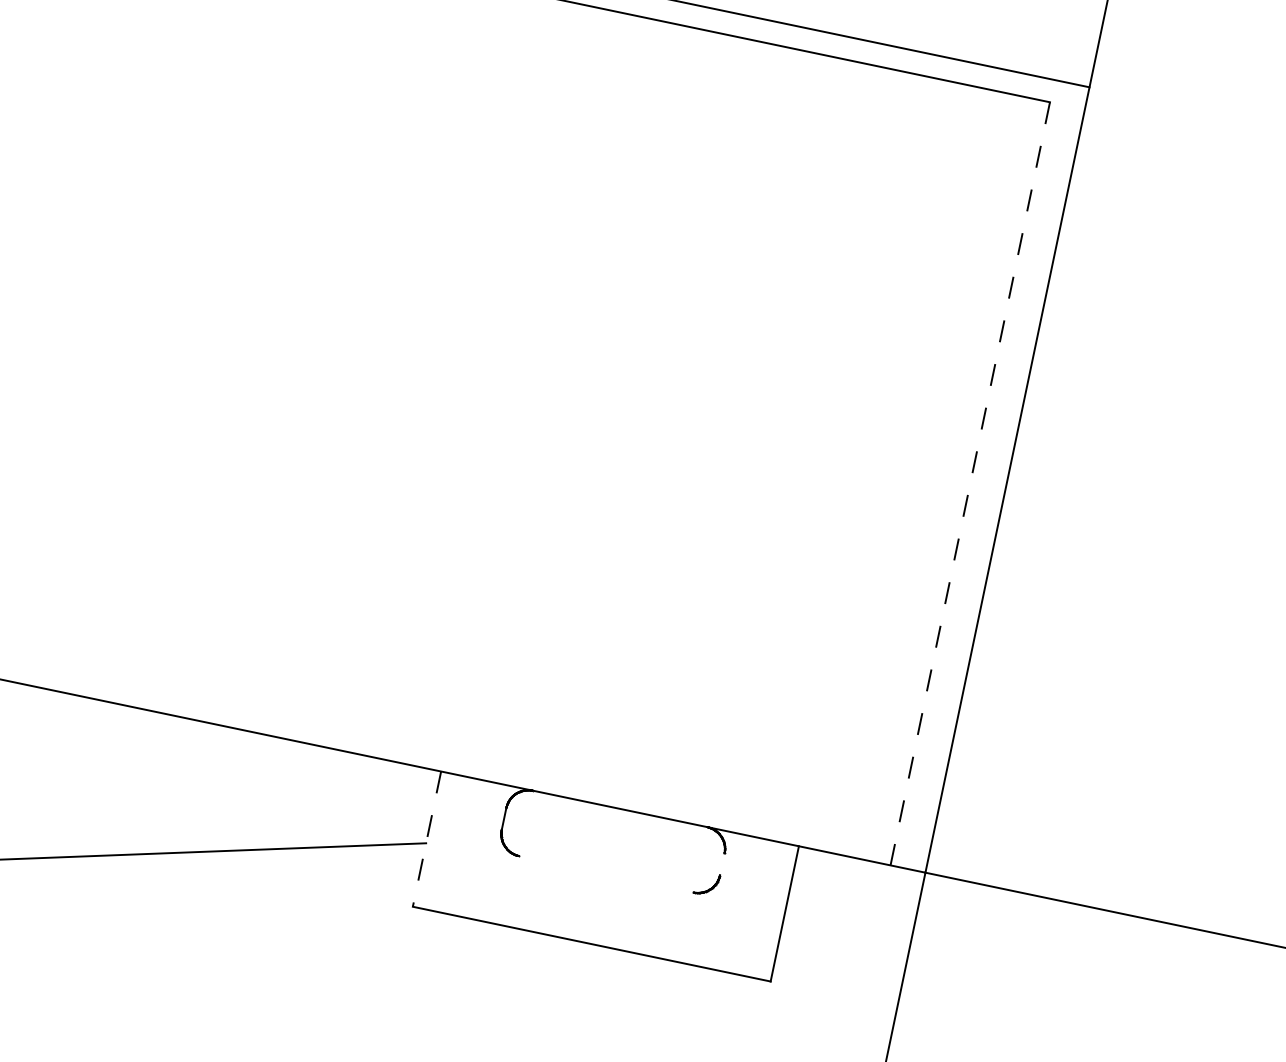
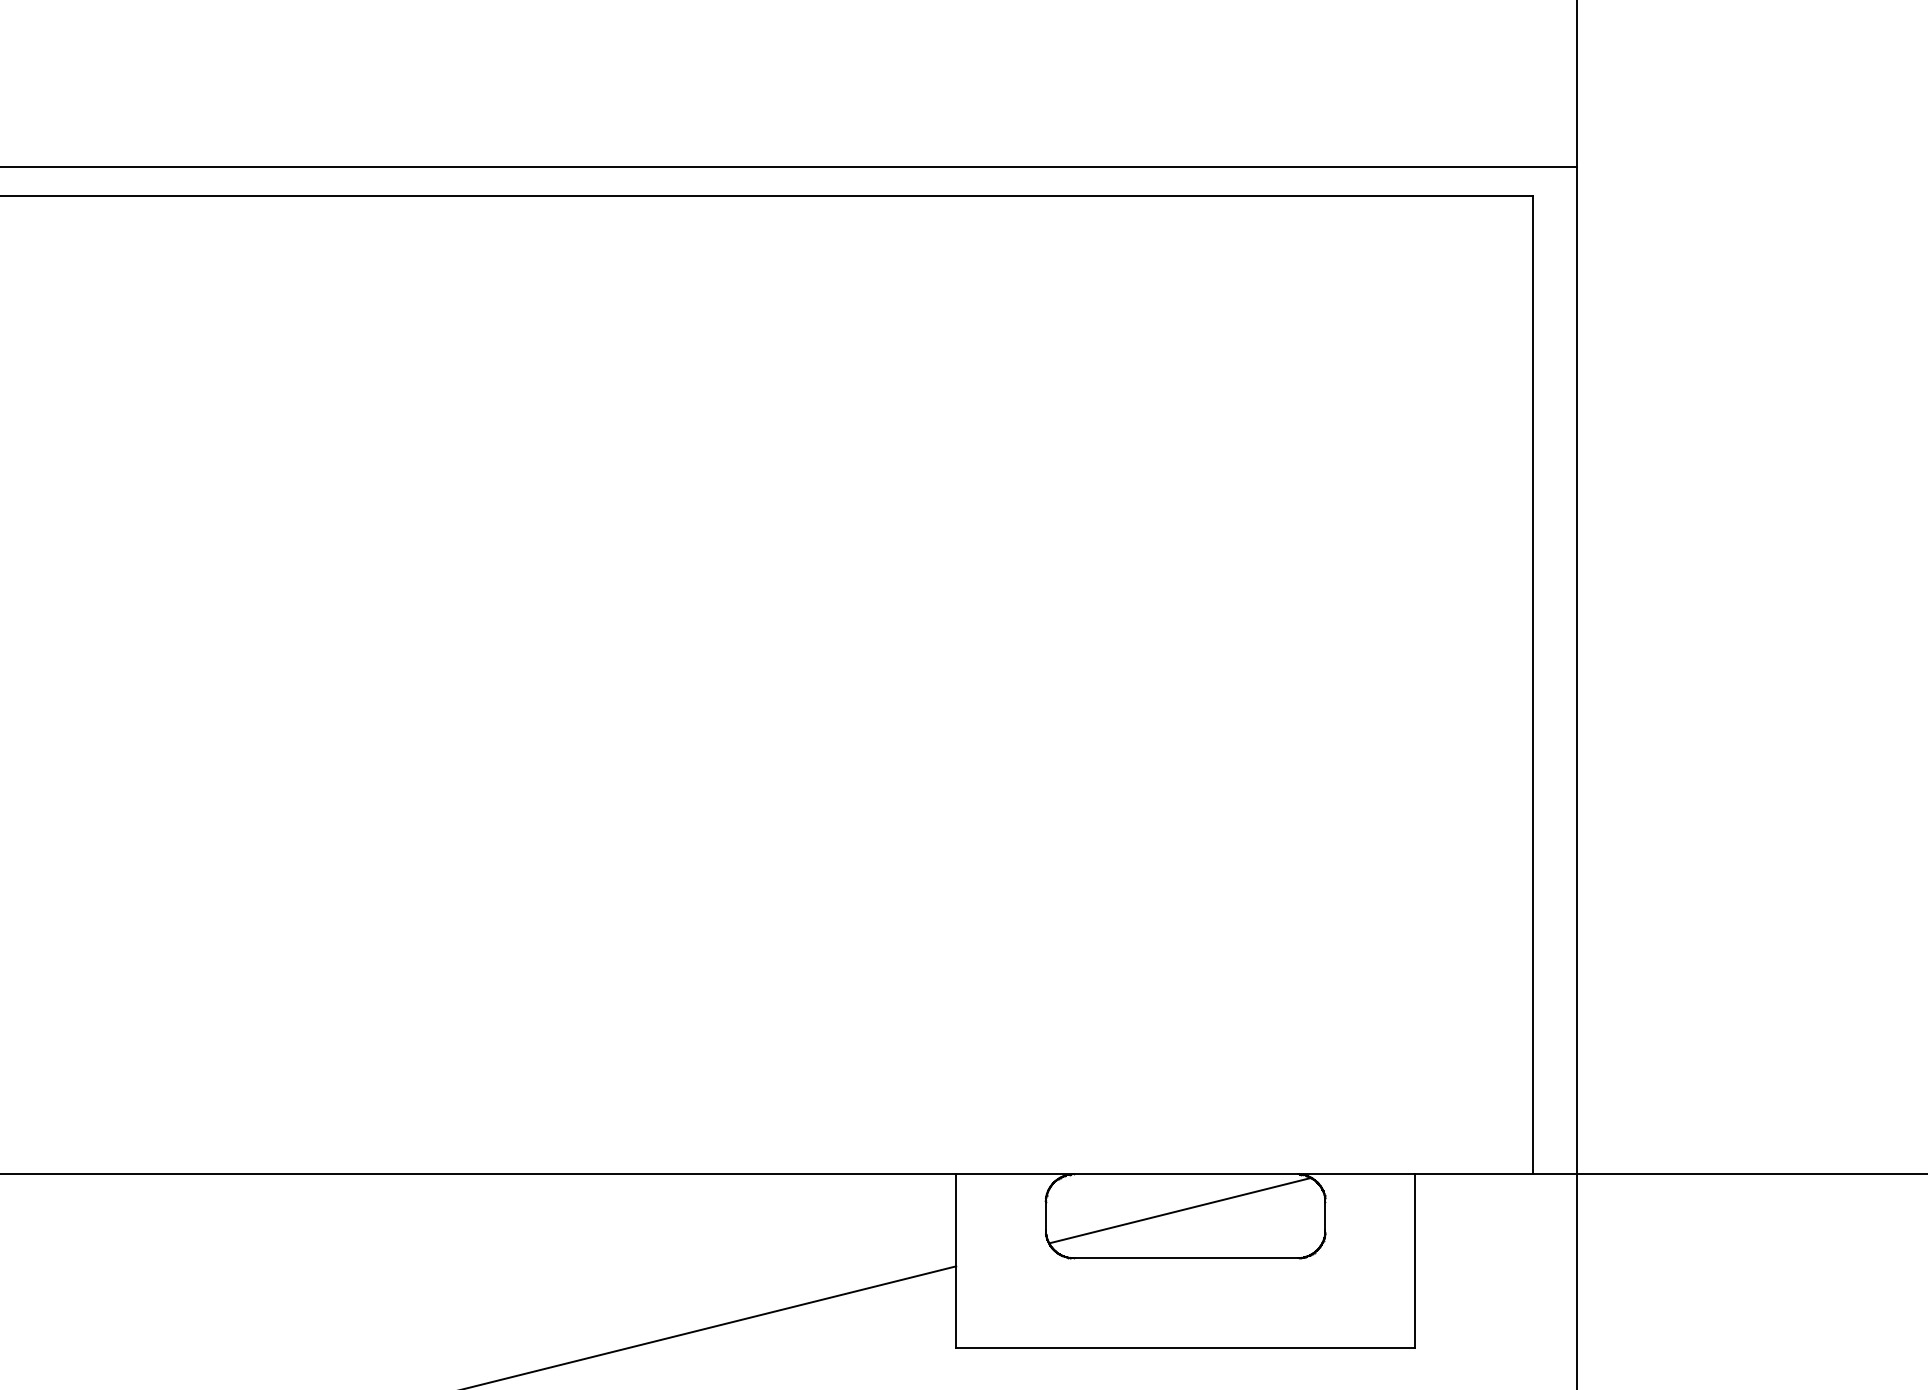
line: (970, 484) -> (1532, 685), dashed -> solid
line: (610, 836) -> (1180, 1210), added
line: (427, 839) -> (956, 1261), dashed -> solid
line: (722, 864) -> (1325, 1216), added
line: (606, 874) -> (1185, 1258), added

